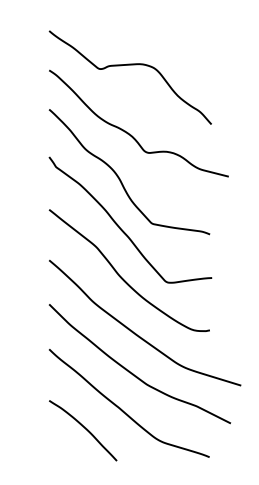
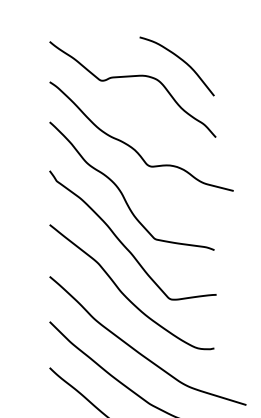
curve: (177, 49) -> (181, 60), added

